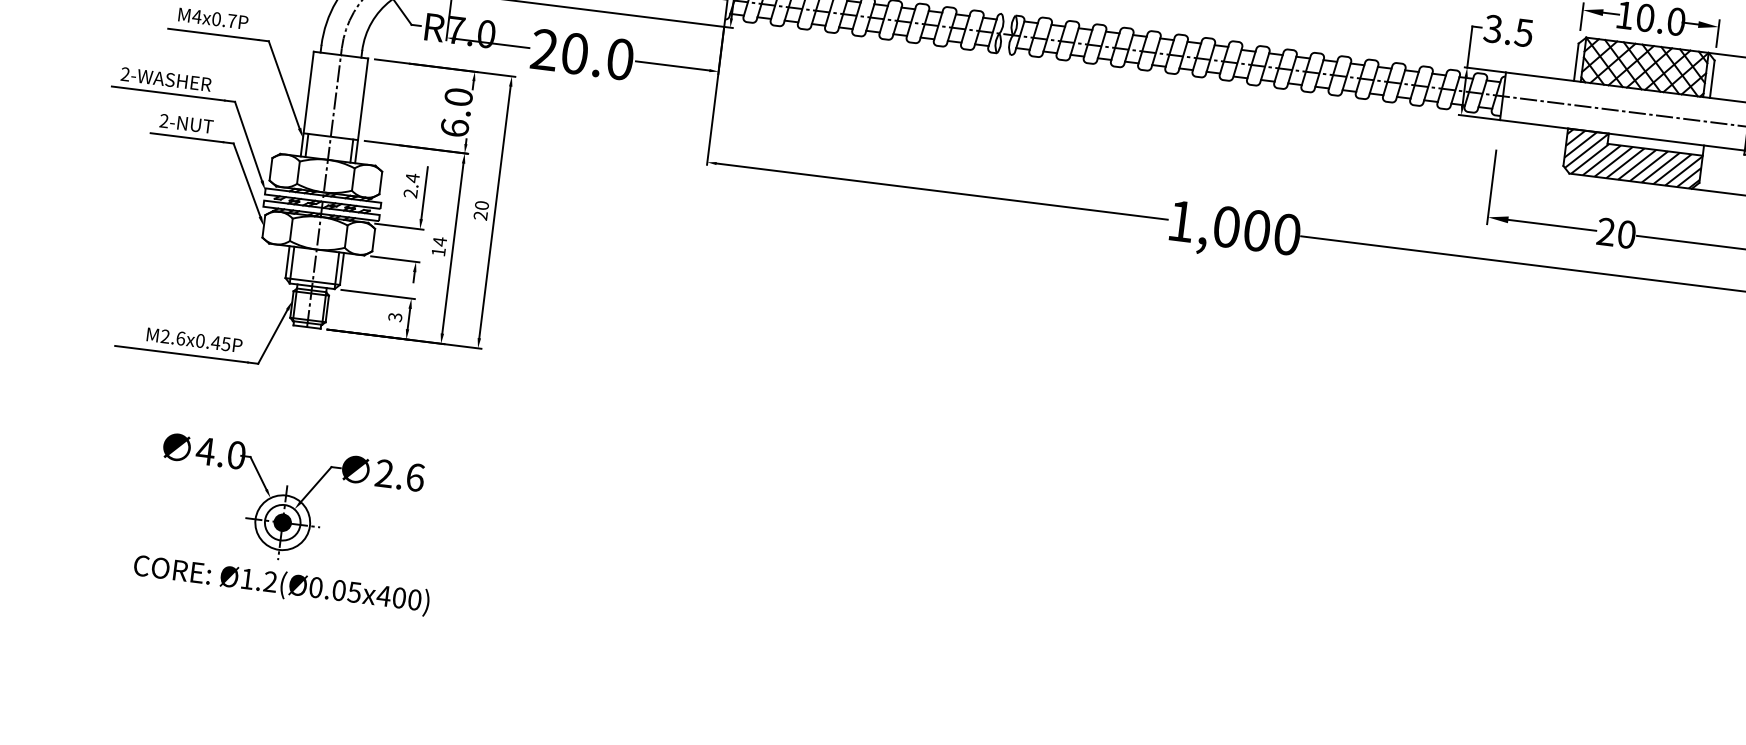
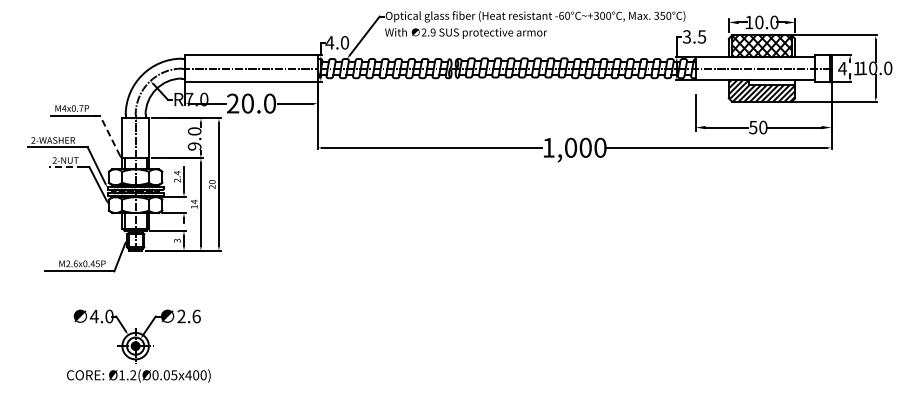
line: (282, 83) -> (109, 135), solid -> dashed
text: (454, 128) -> (194, 146), 6.0 -> 9.0
line: (186, 138) -> (66, 167), solid -> dashed
text: (1606, 231) -> (753, 127), 20 -> 50

